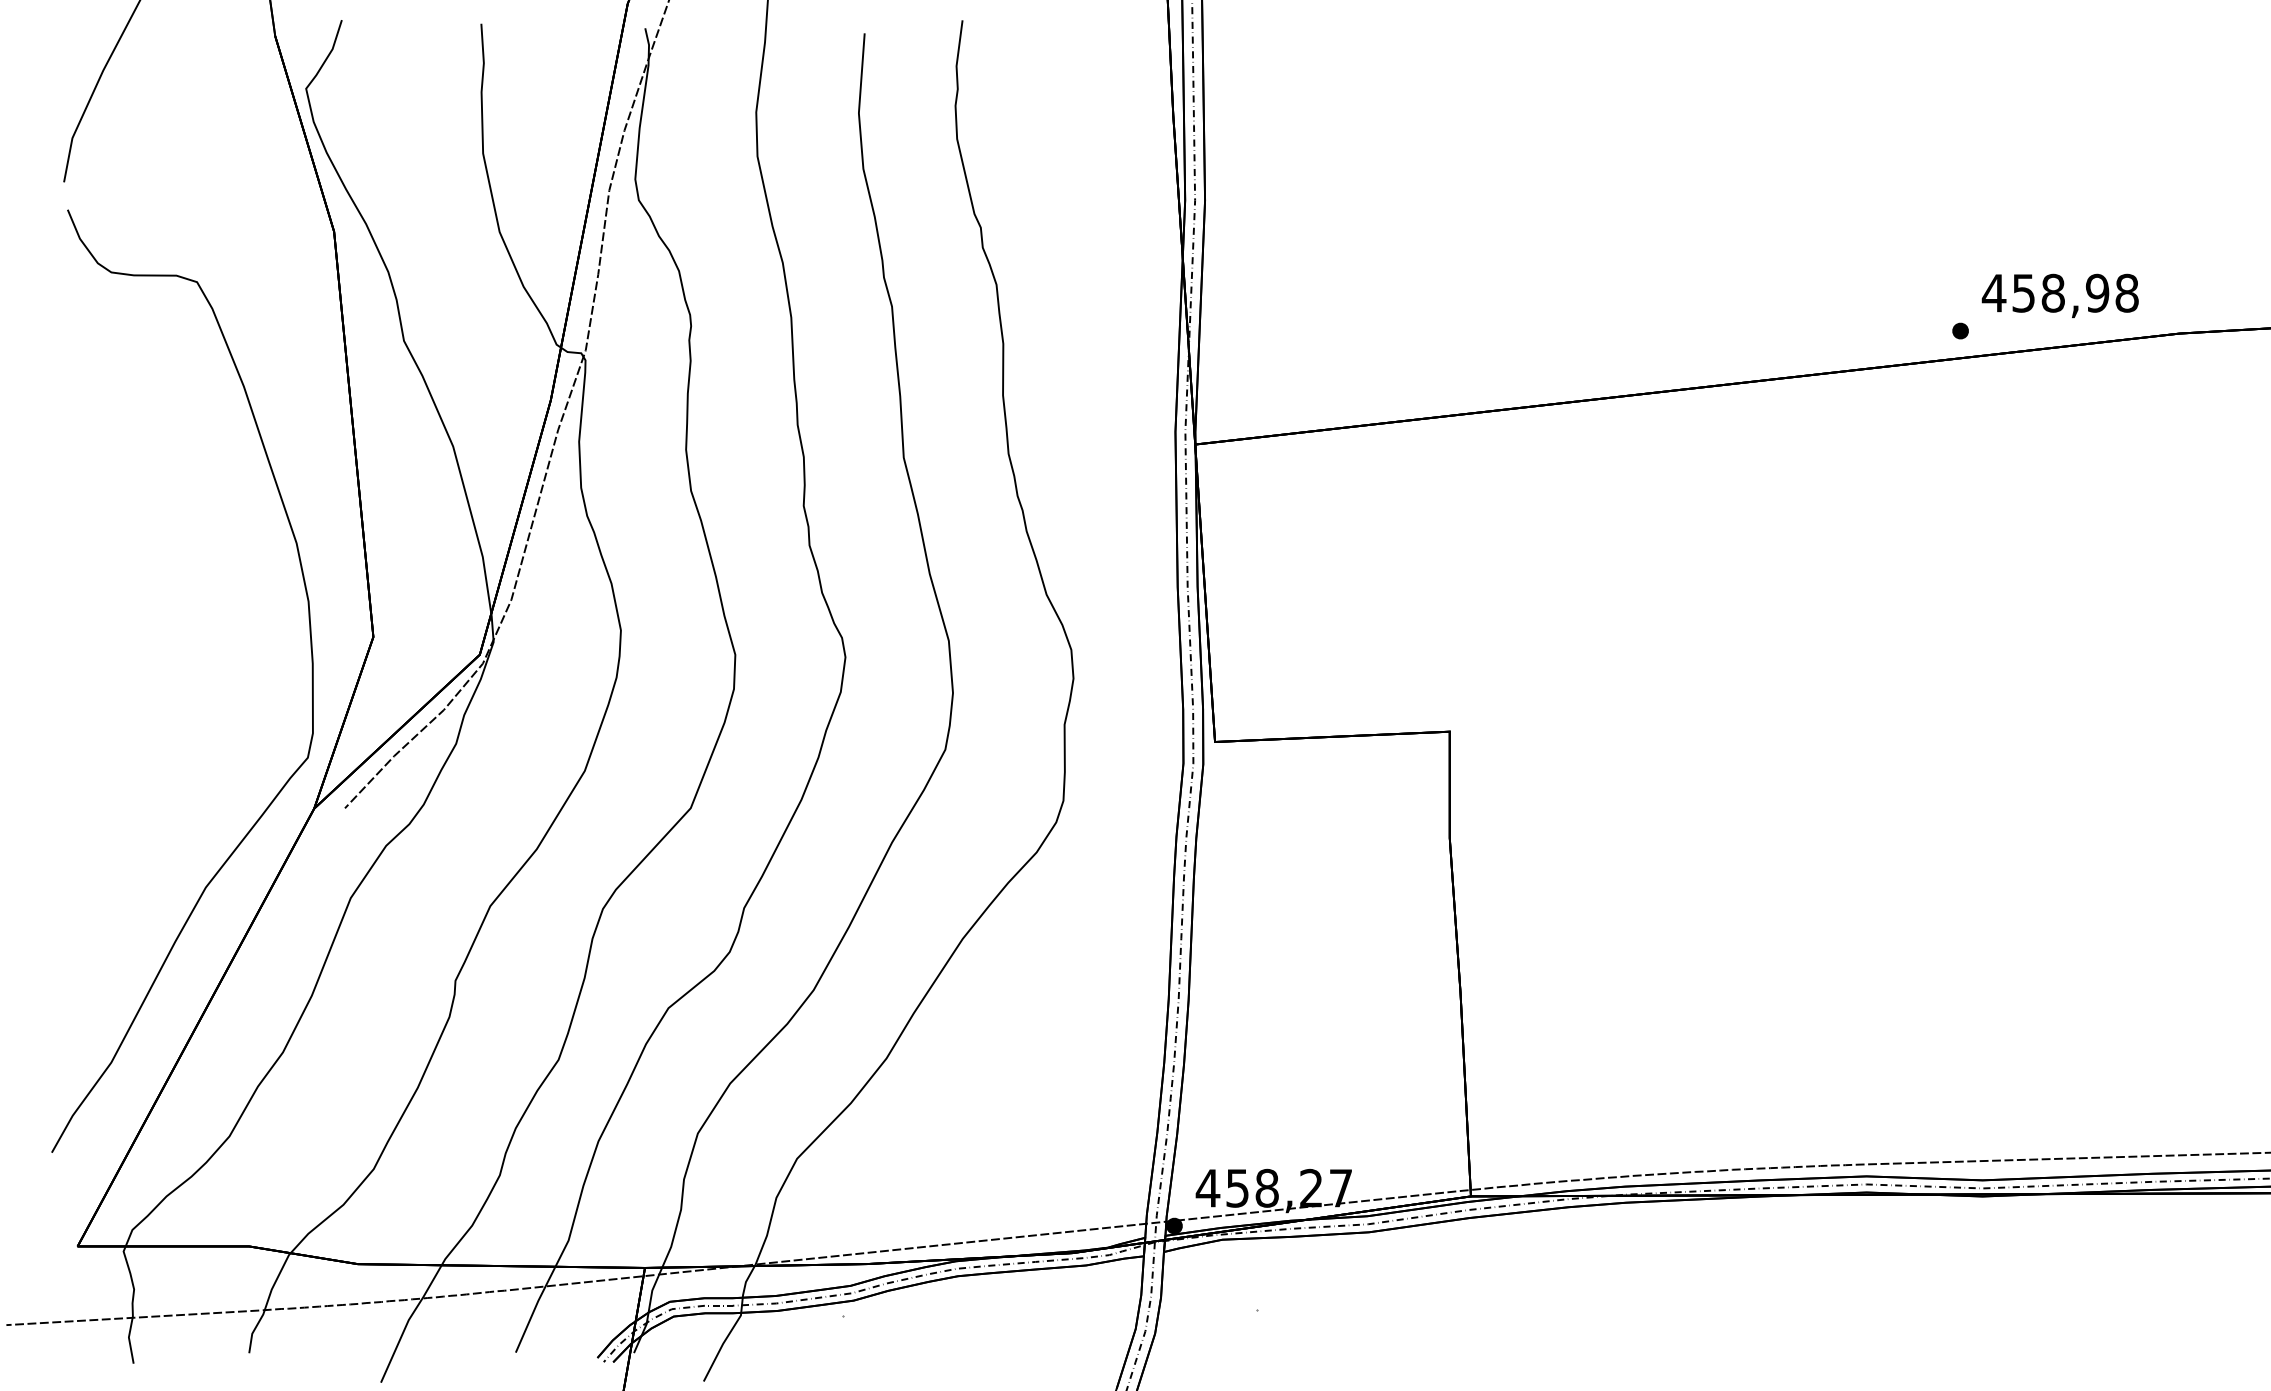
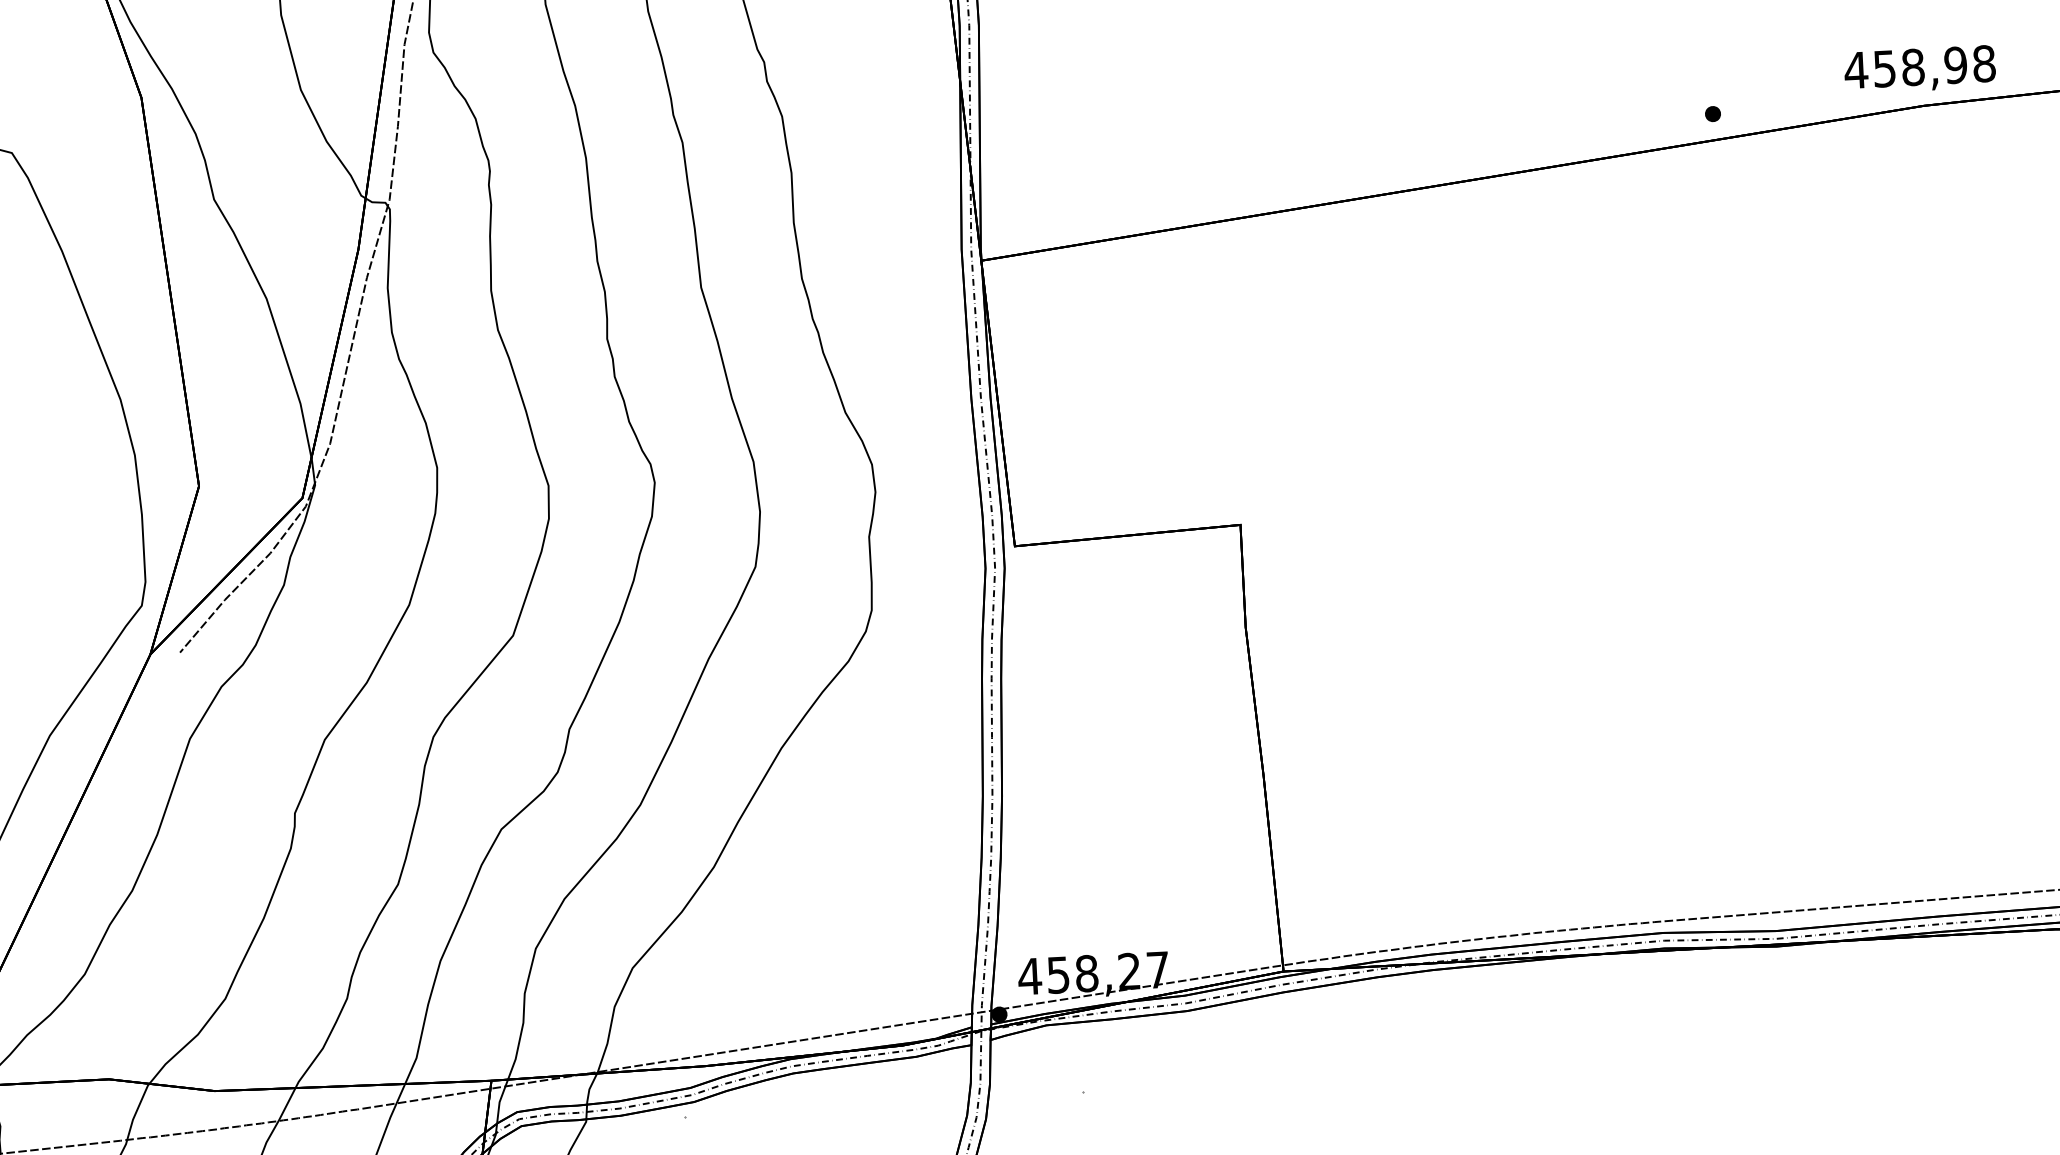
text: (2059, 295) -> (1919, 69), moved

